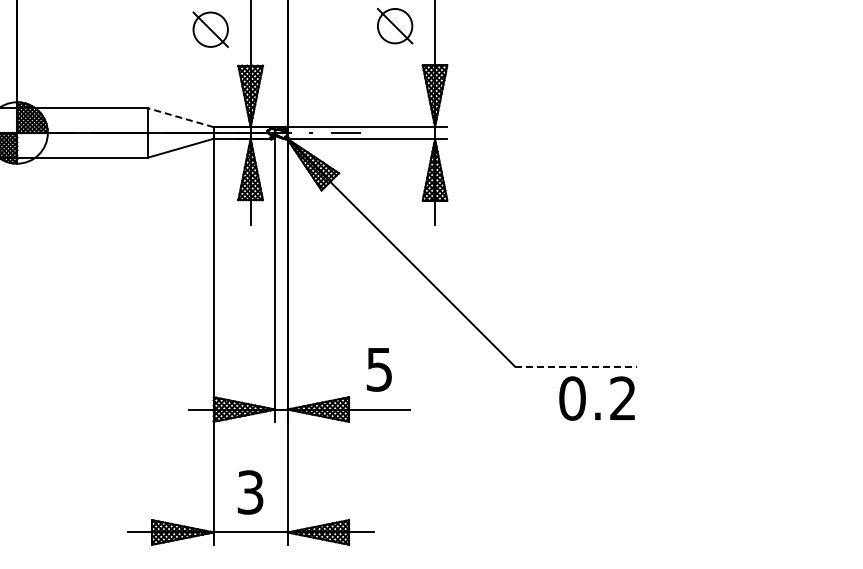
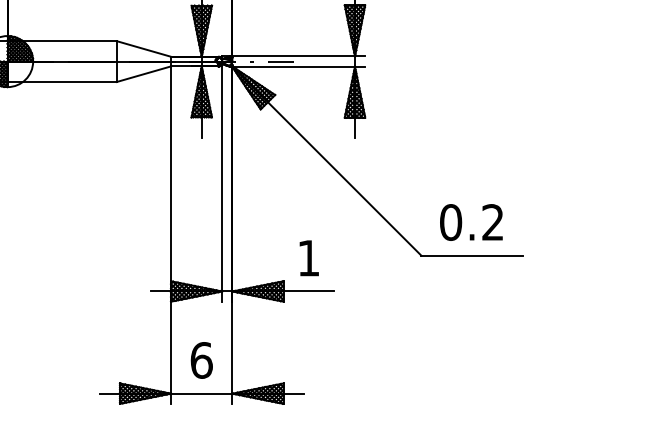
line: (180, 117) -> (143, 48), dashed -> solid
line: (576, 366) -> (472, 255), dashed -> solid
text: (378, 369) -> (308, 258), 5 -> 1
text: (596, 398) -> (470, 222), moved
text: (250, 492) -> (201, 360), 3 -> 6

